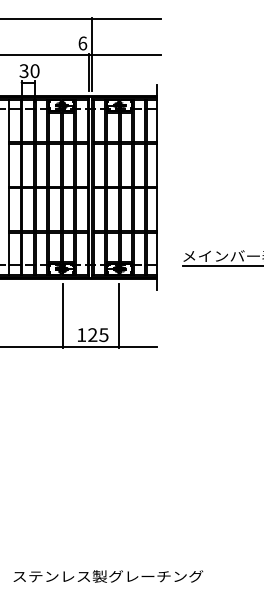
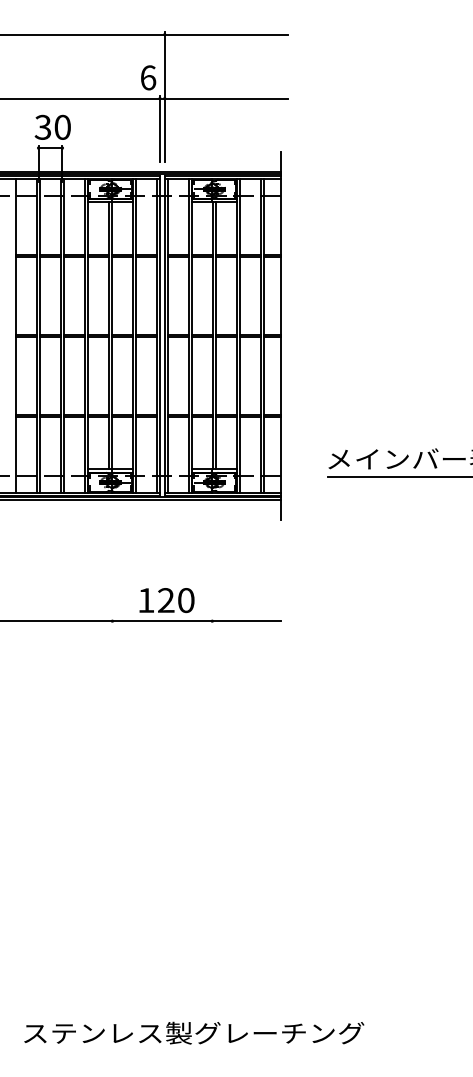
line: (62, 315) -> (111, 565), removed
line: (118, 315) -> (212, 565), removed
text: (103, 334) -> (185, 599), 125 -> 120

